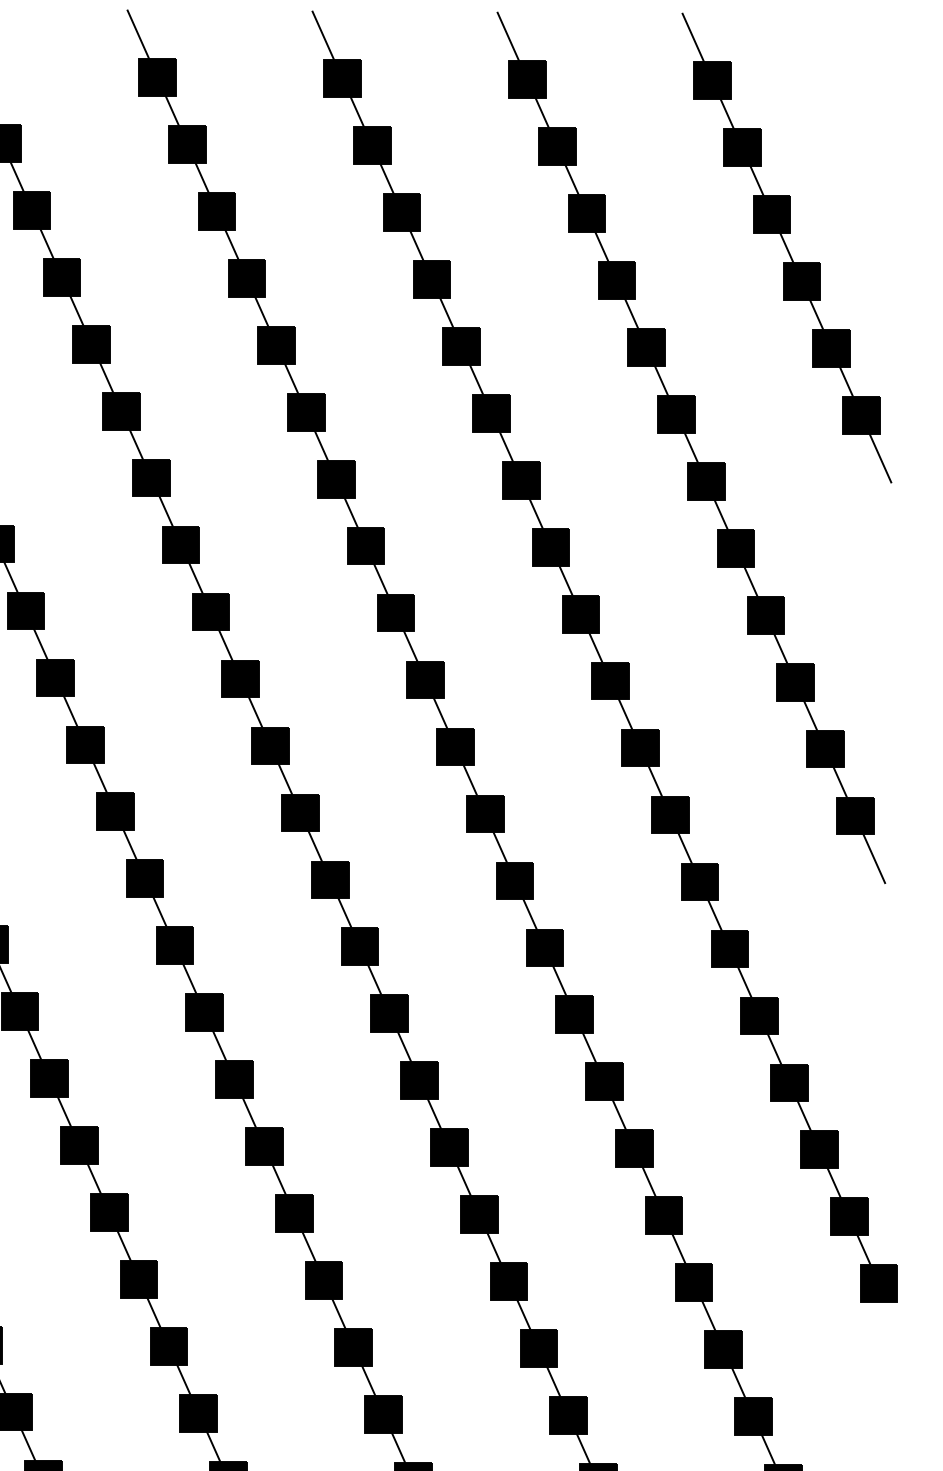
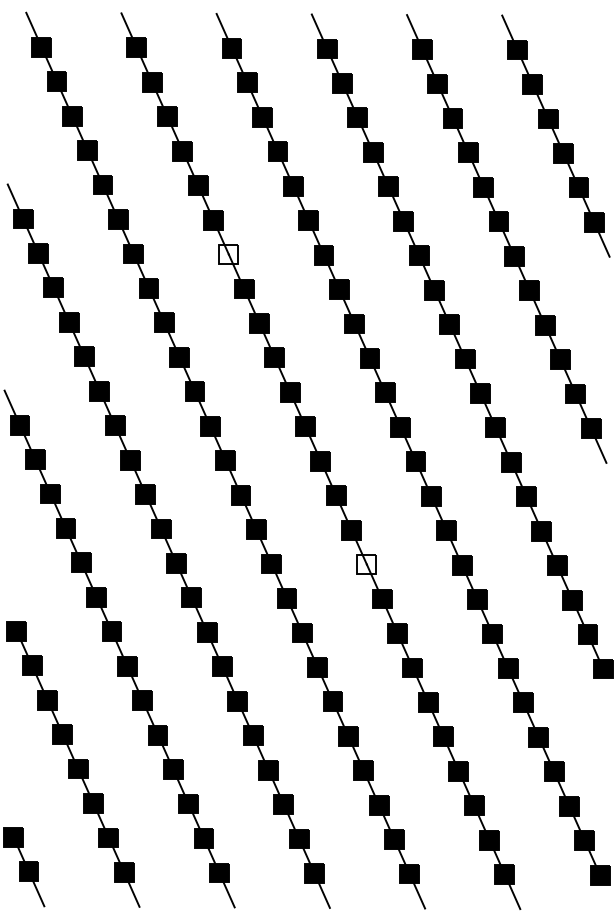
fill: (150, 478) -> (228, 254), removed
fill: (418, 1080) -> (366, 564), removed

